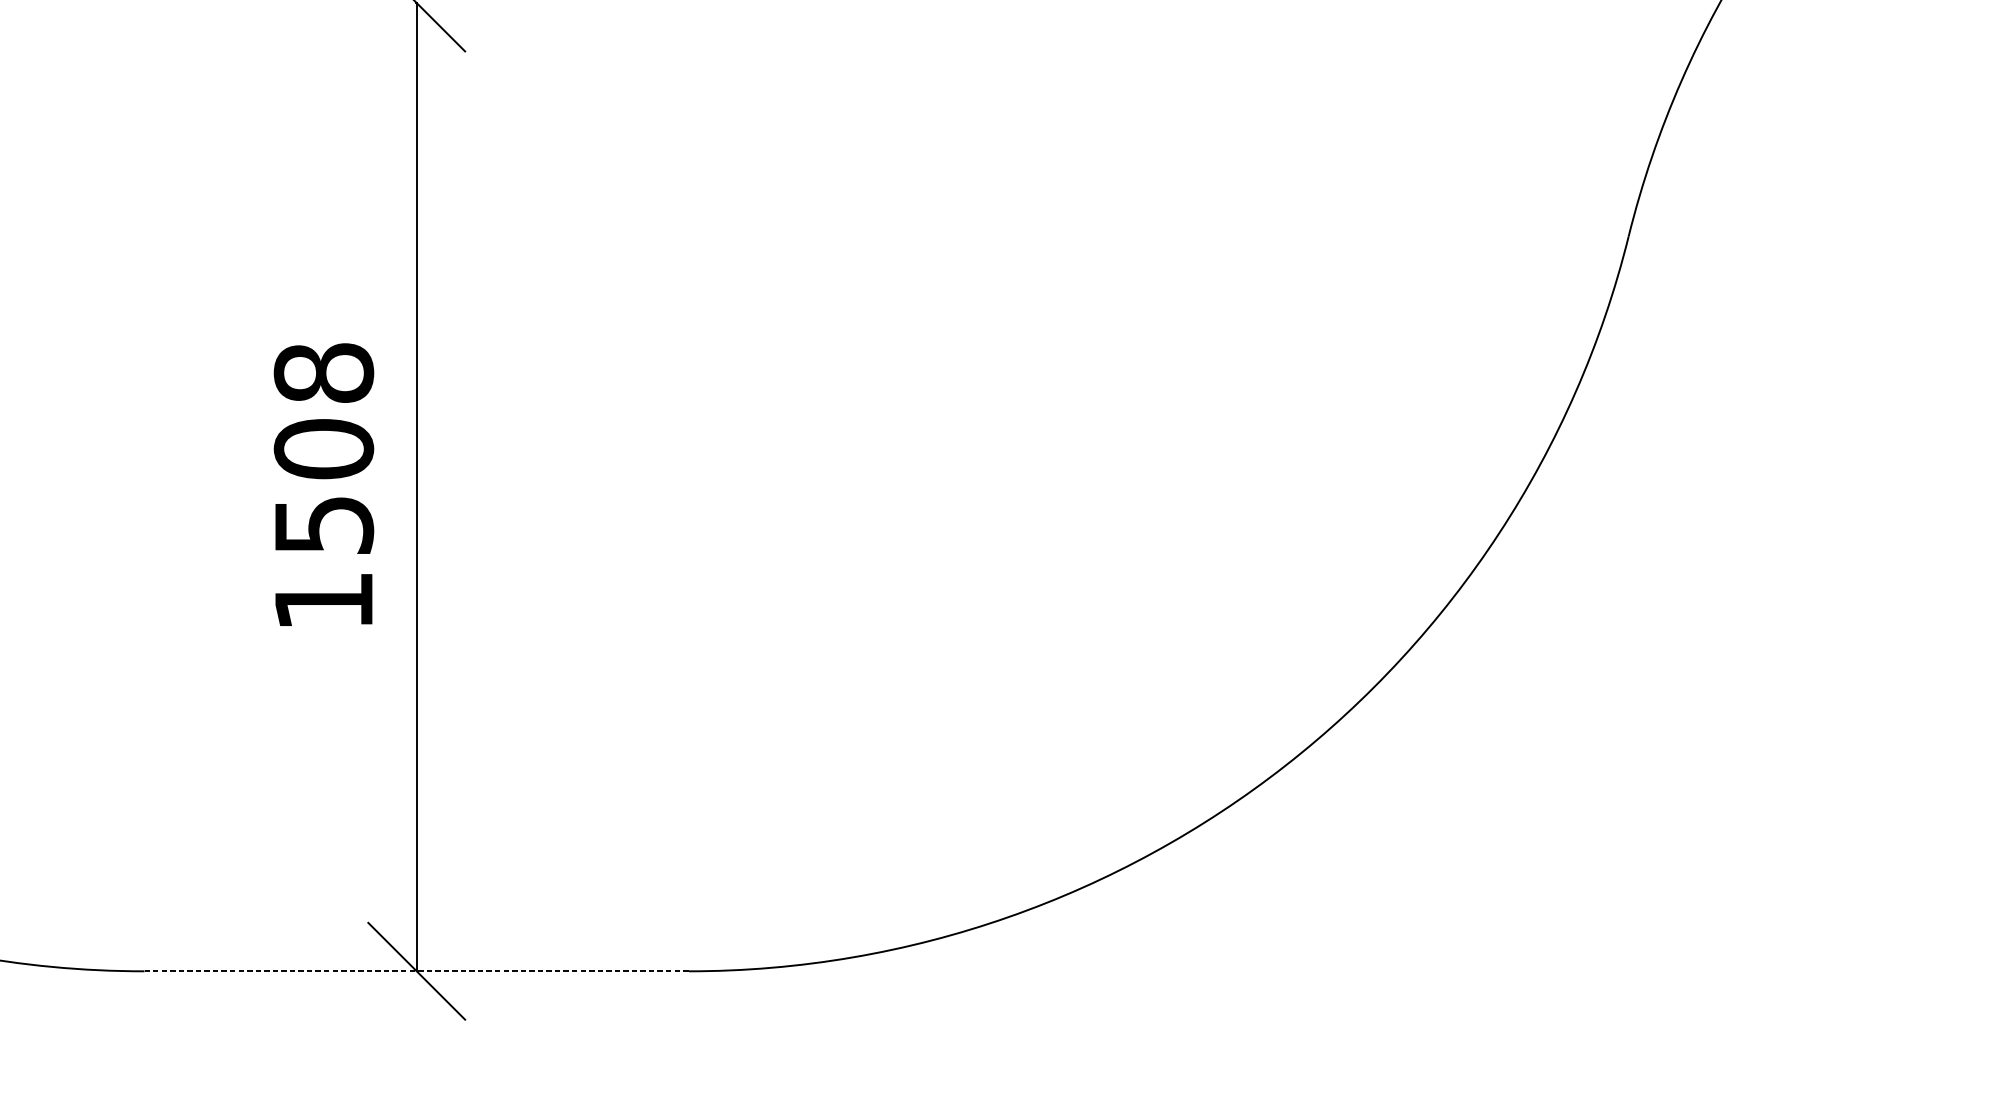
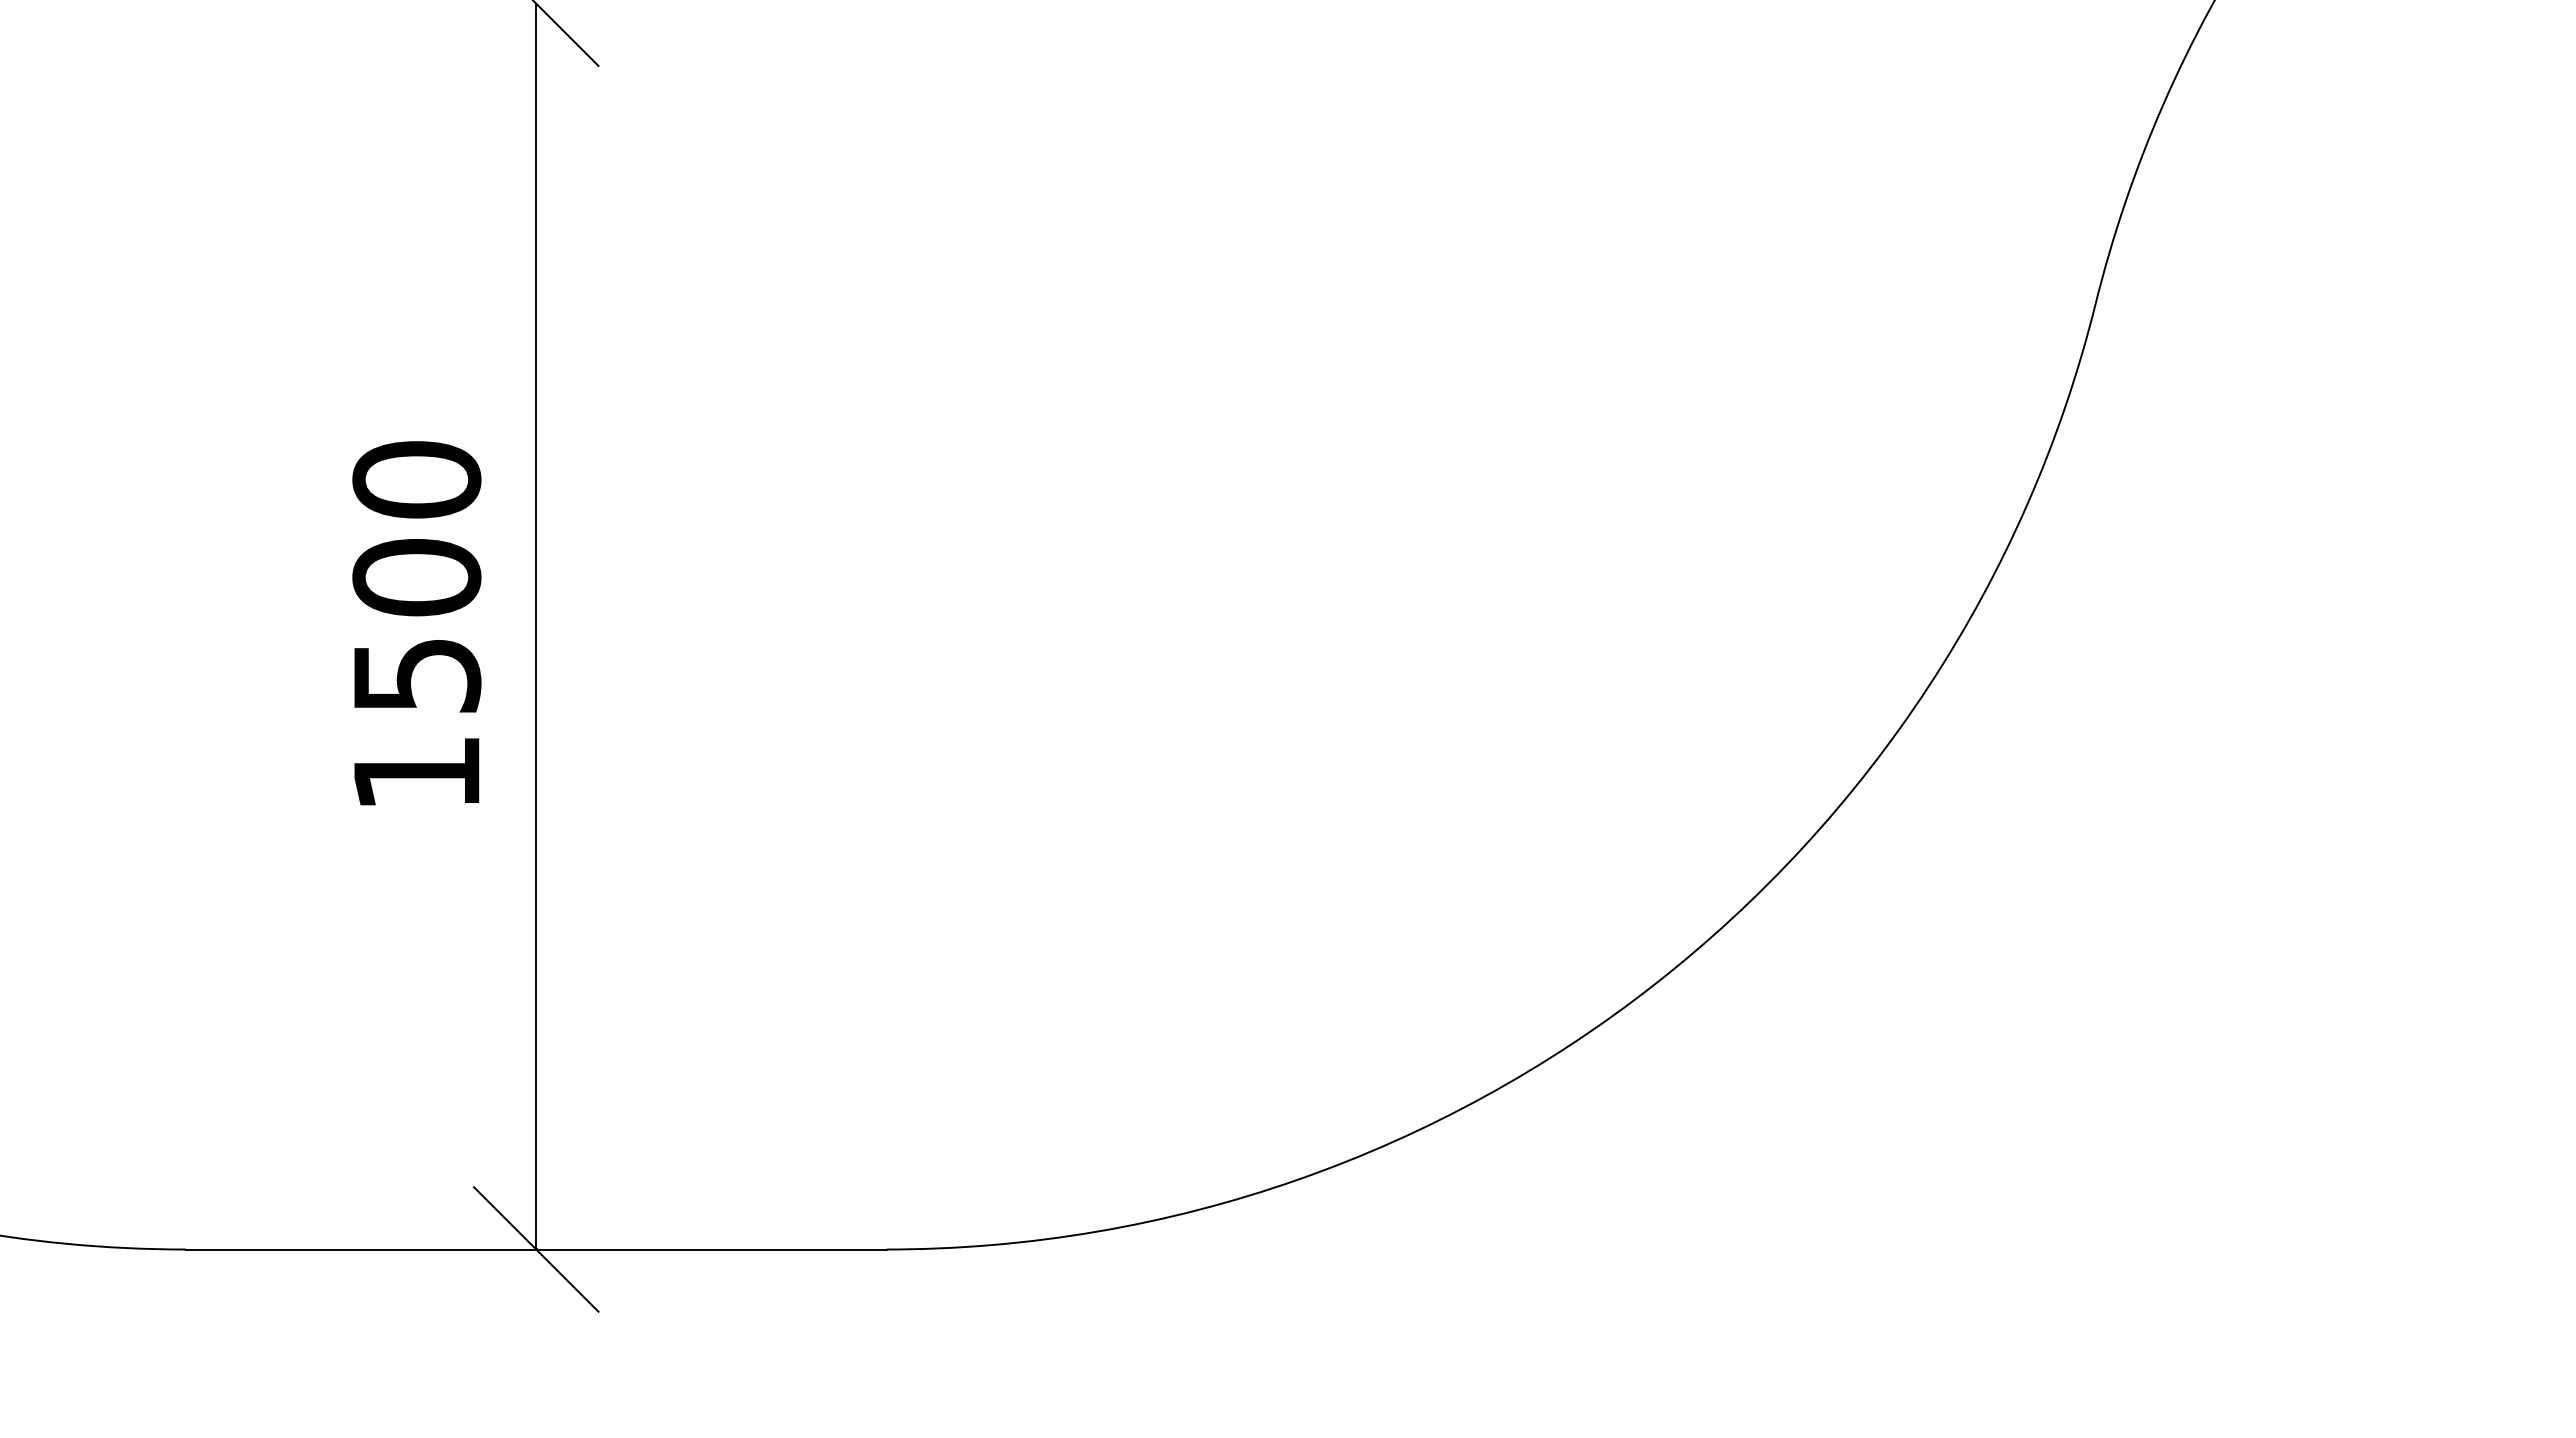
text: (323, 372) -> (416, 479), 1508 -> 1500
line: (416, 971) -> (536, 1249), dashed -> solid

